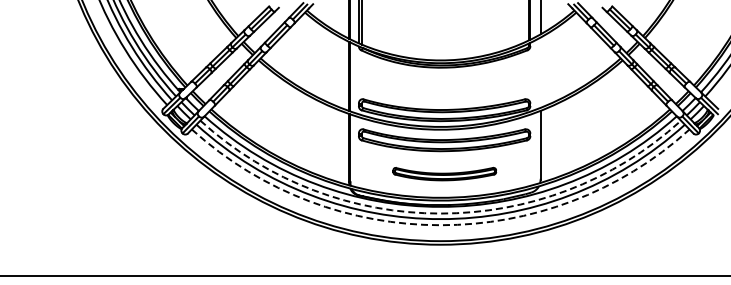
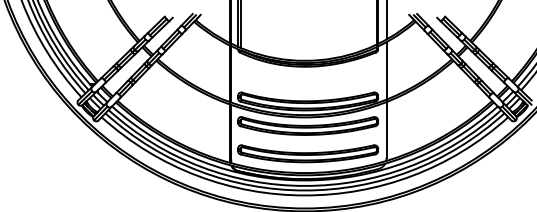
line: (540, 72) -> (386, 70), added
part: (444, 173) -> (308, 153), size x1.67
arc: (440, 213) -> (304, 185), dashed -> solid
arc: (440, 225) -> (304, 195), dashed -> solid

